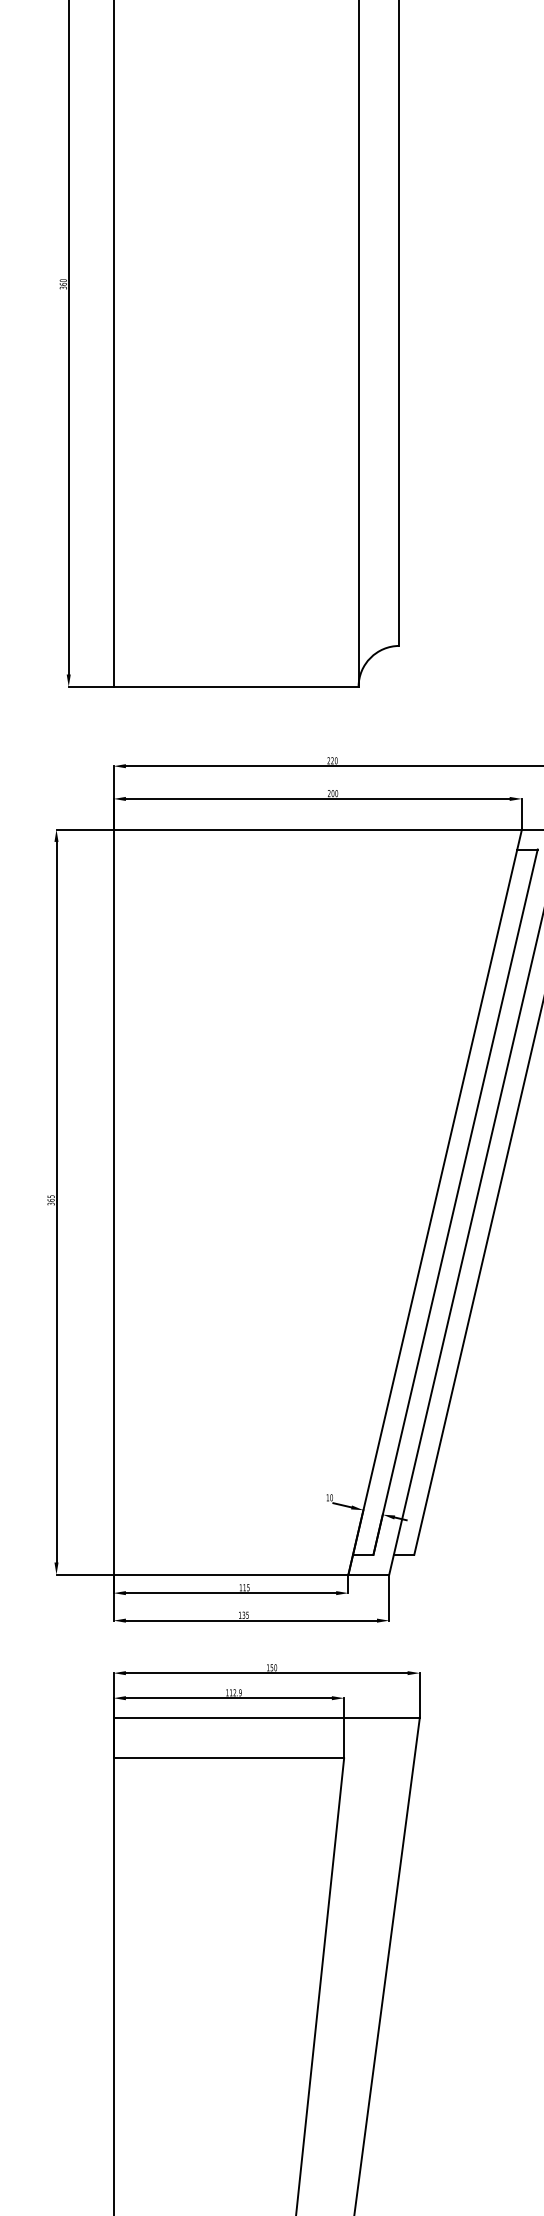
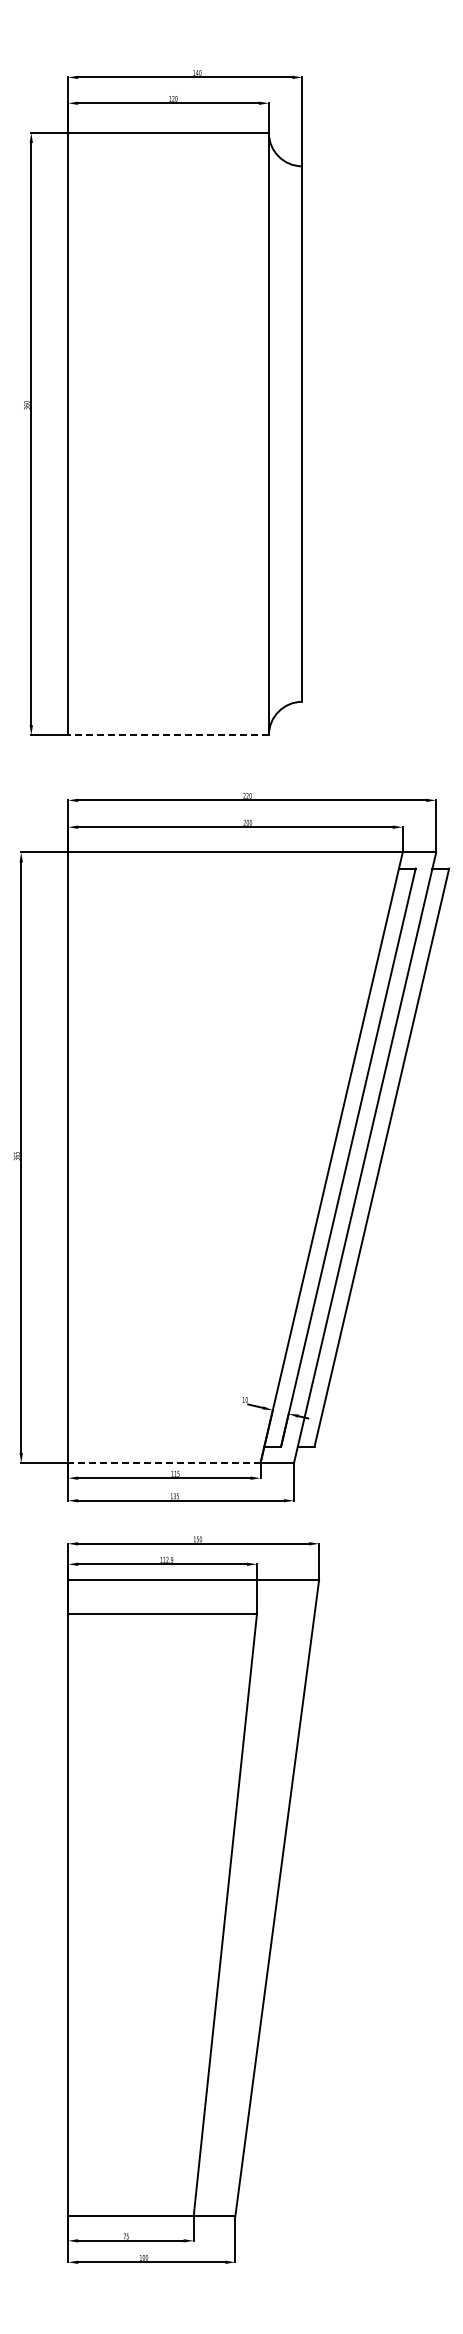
line: (236, 687) -> (168, 735), solid -> dashed
line: (230, 1575) -> (163, 1463), solid -> dashed

